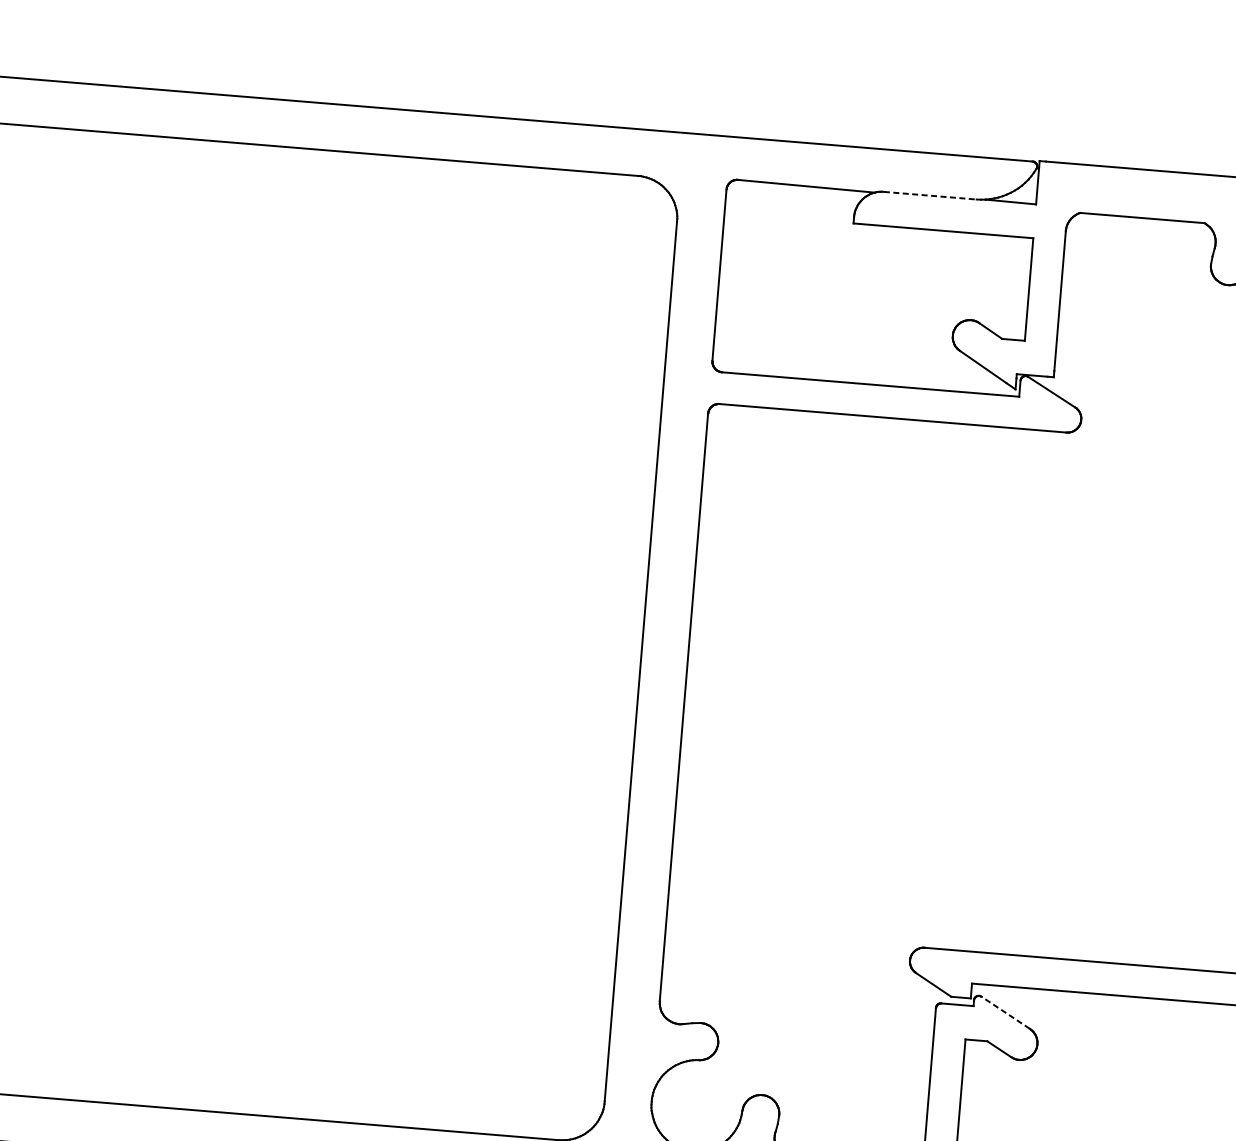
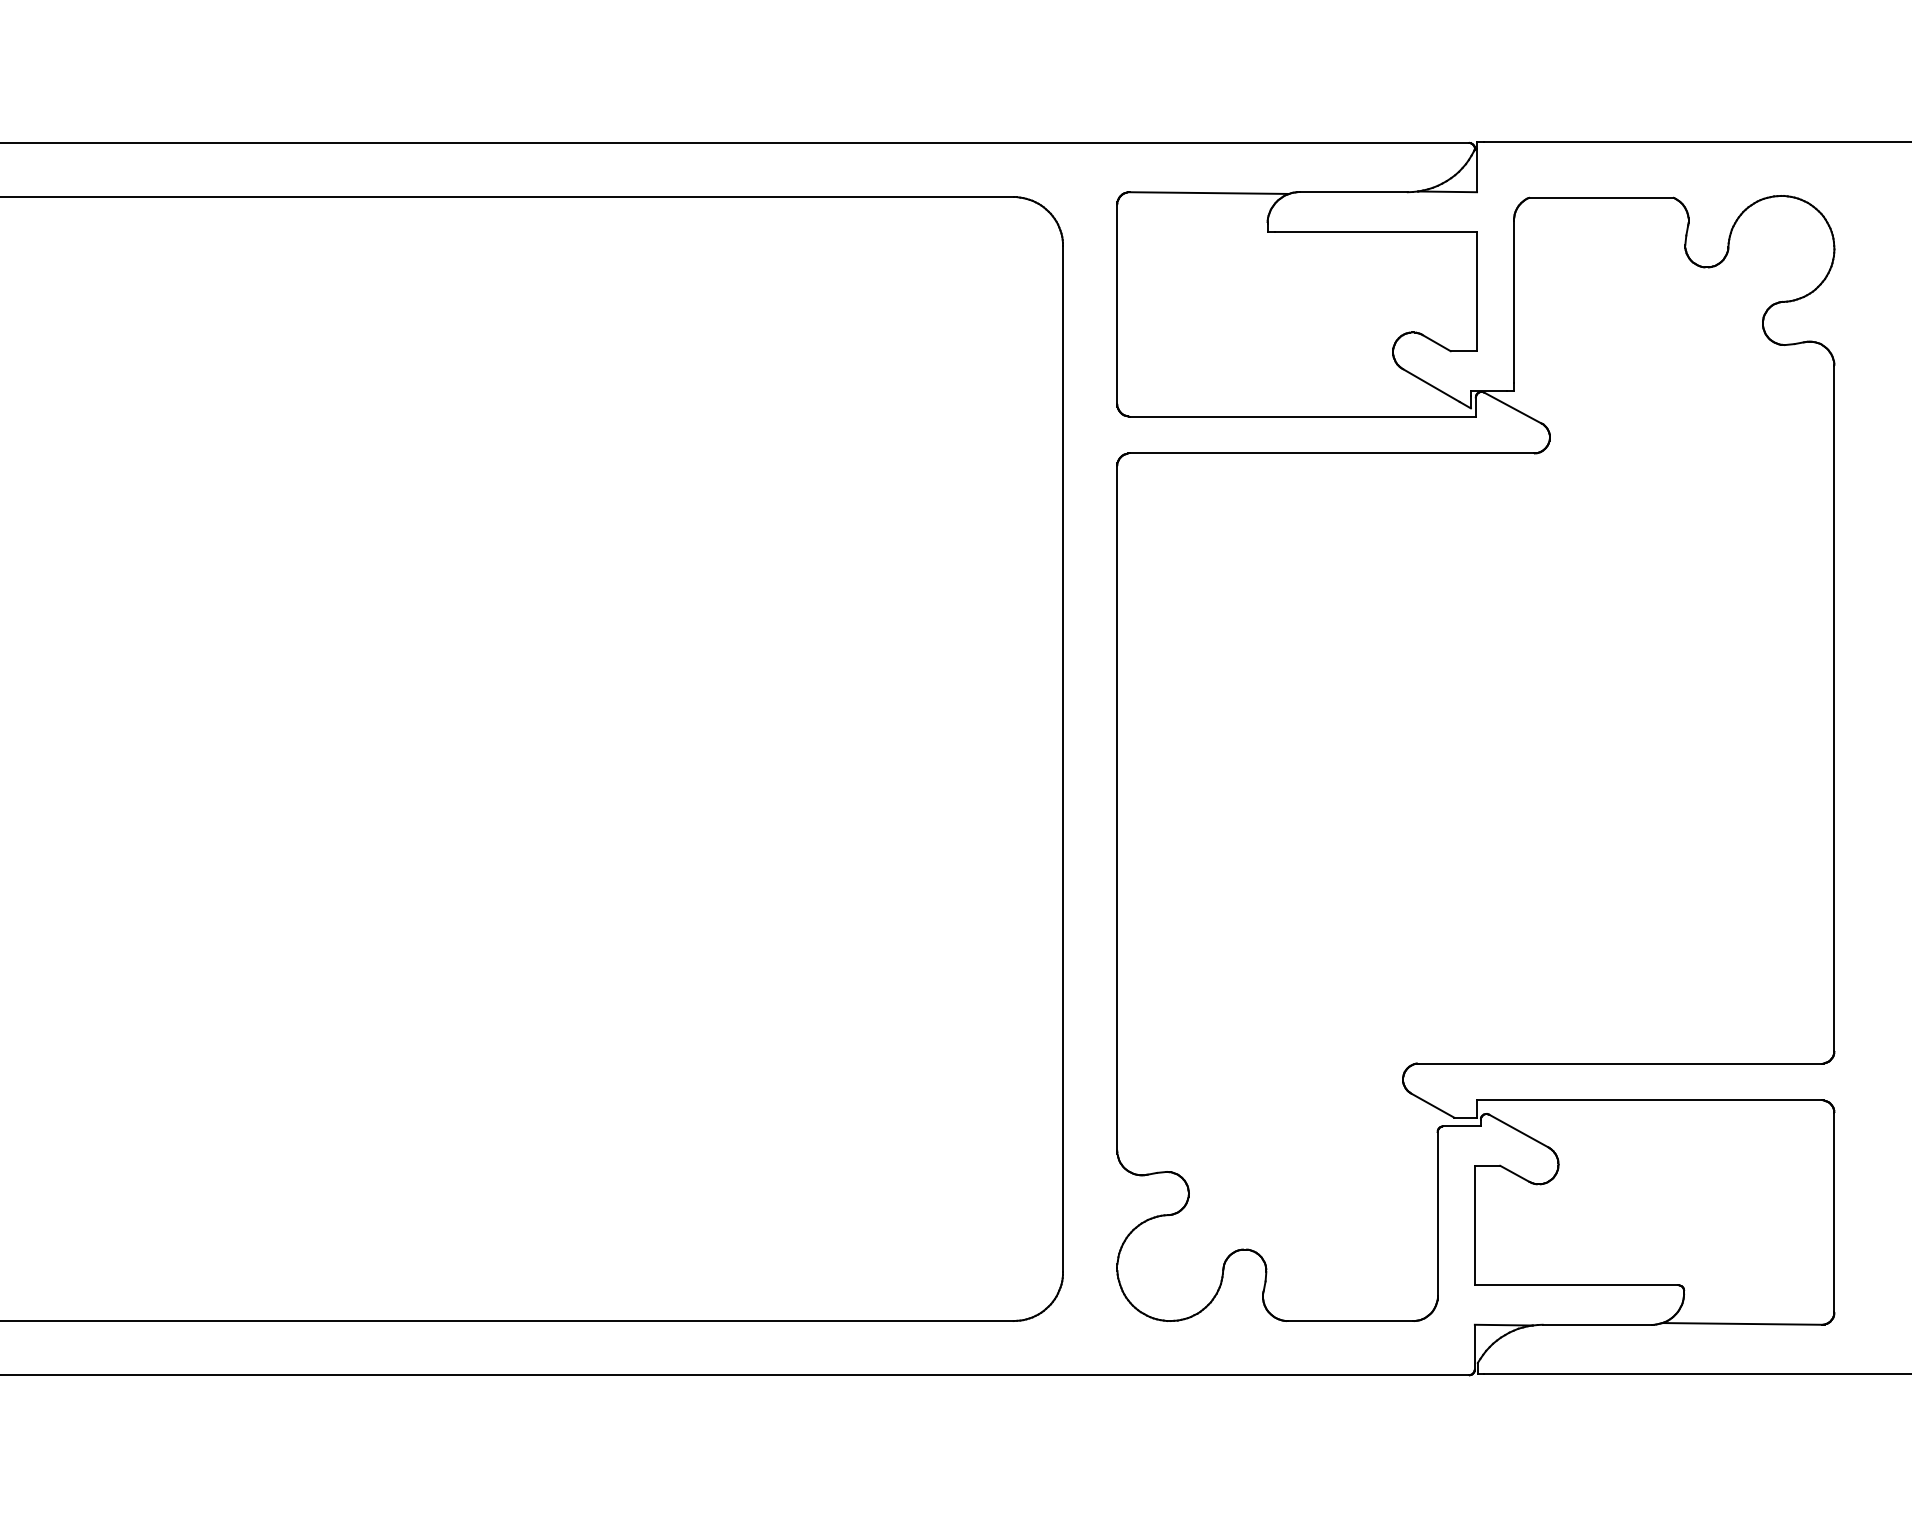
line: (930, 196) -> (1354, 192), dashed -> solid
line: (1005, 1013) -> (1518, 1131), dashed -> solid

